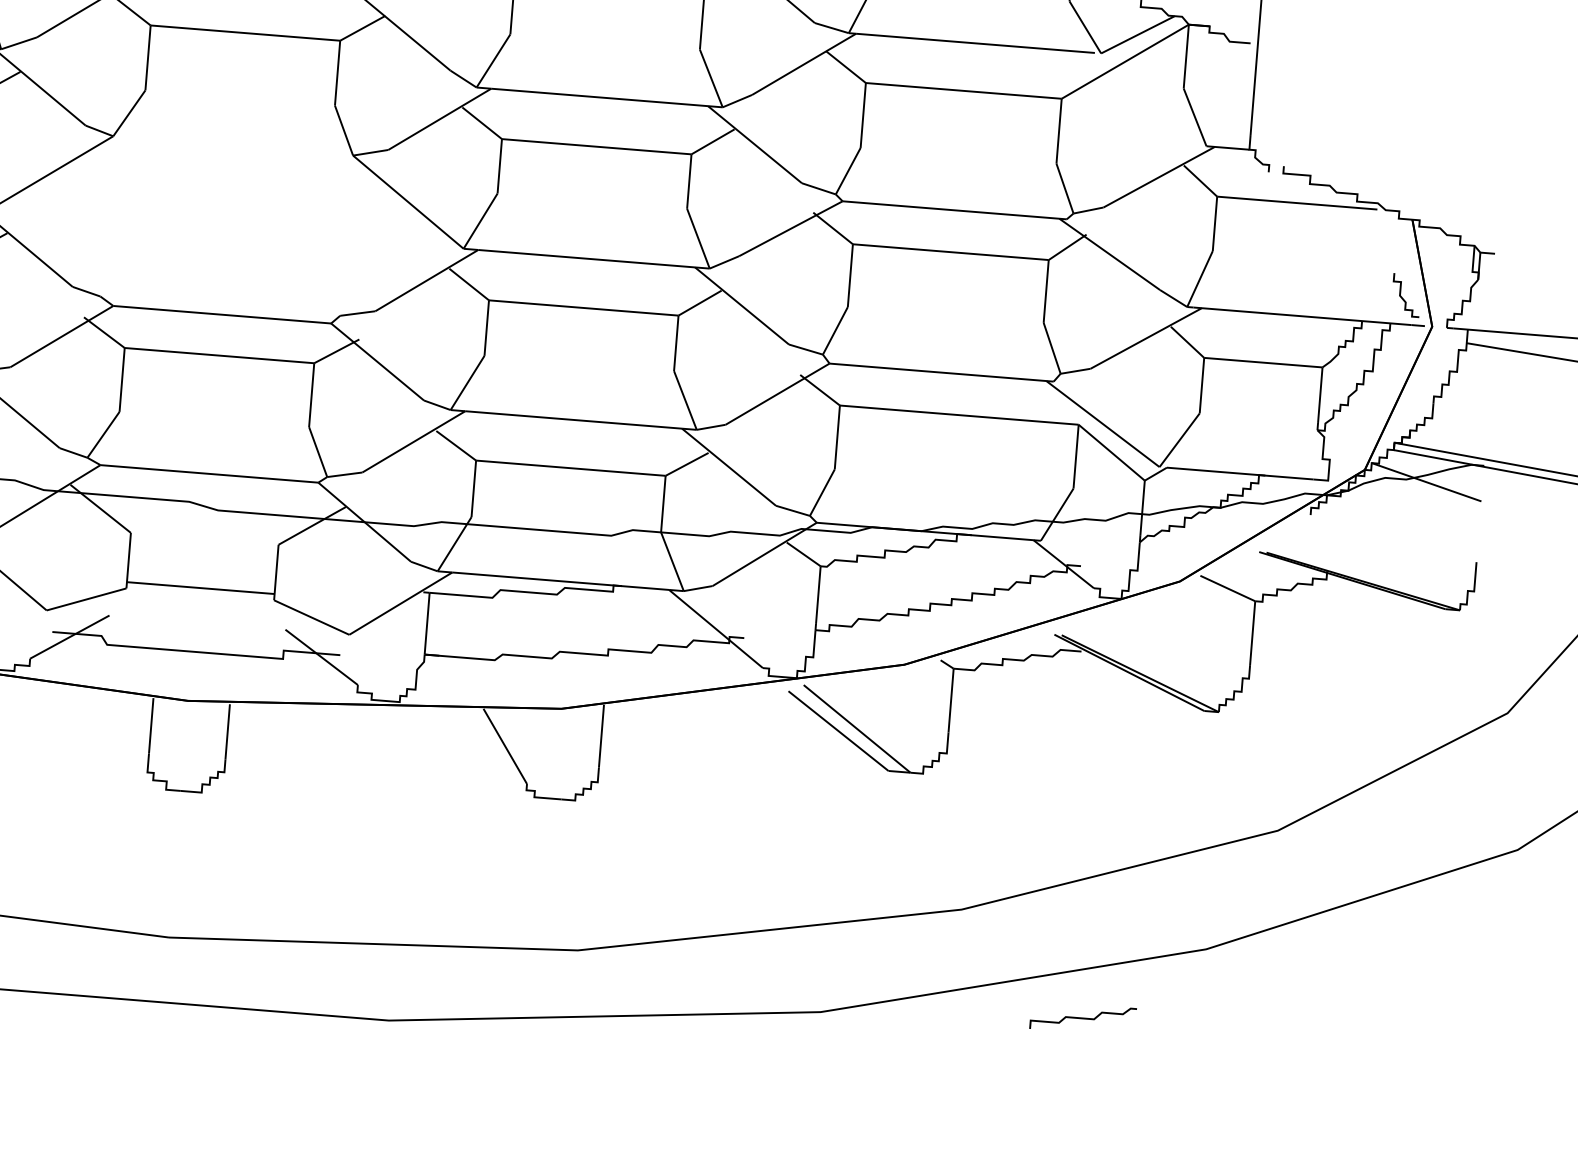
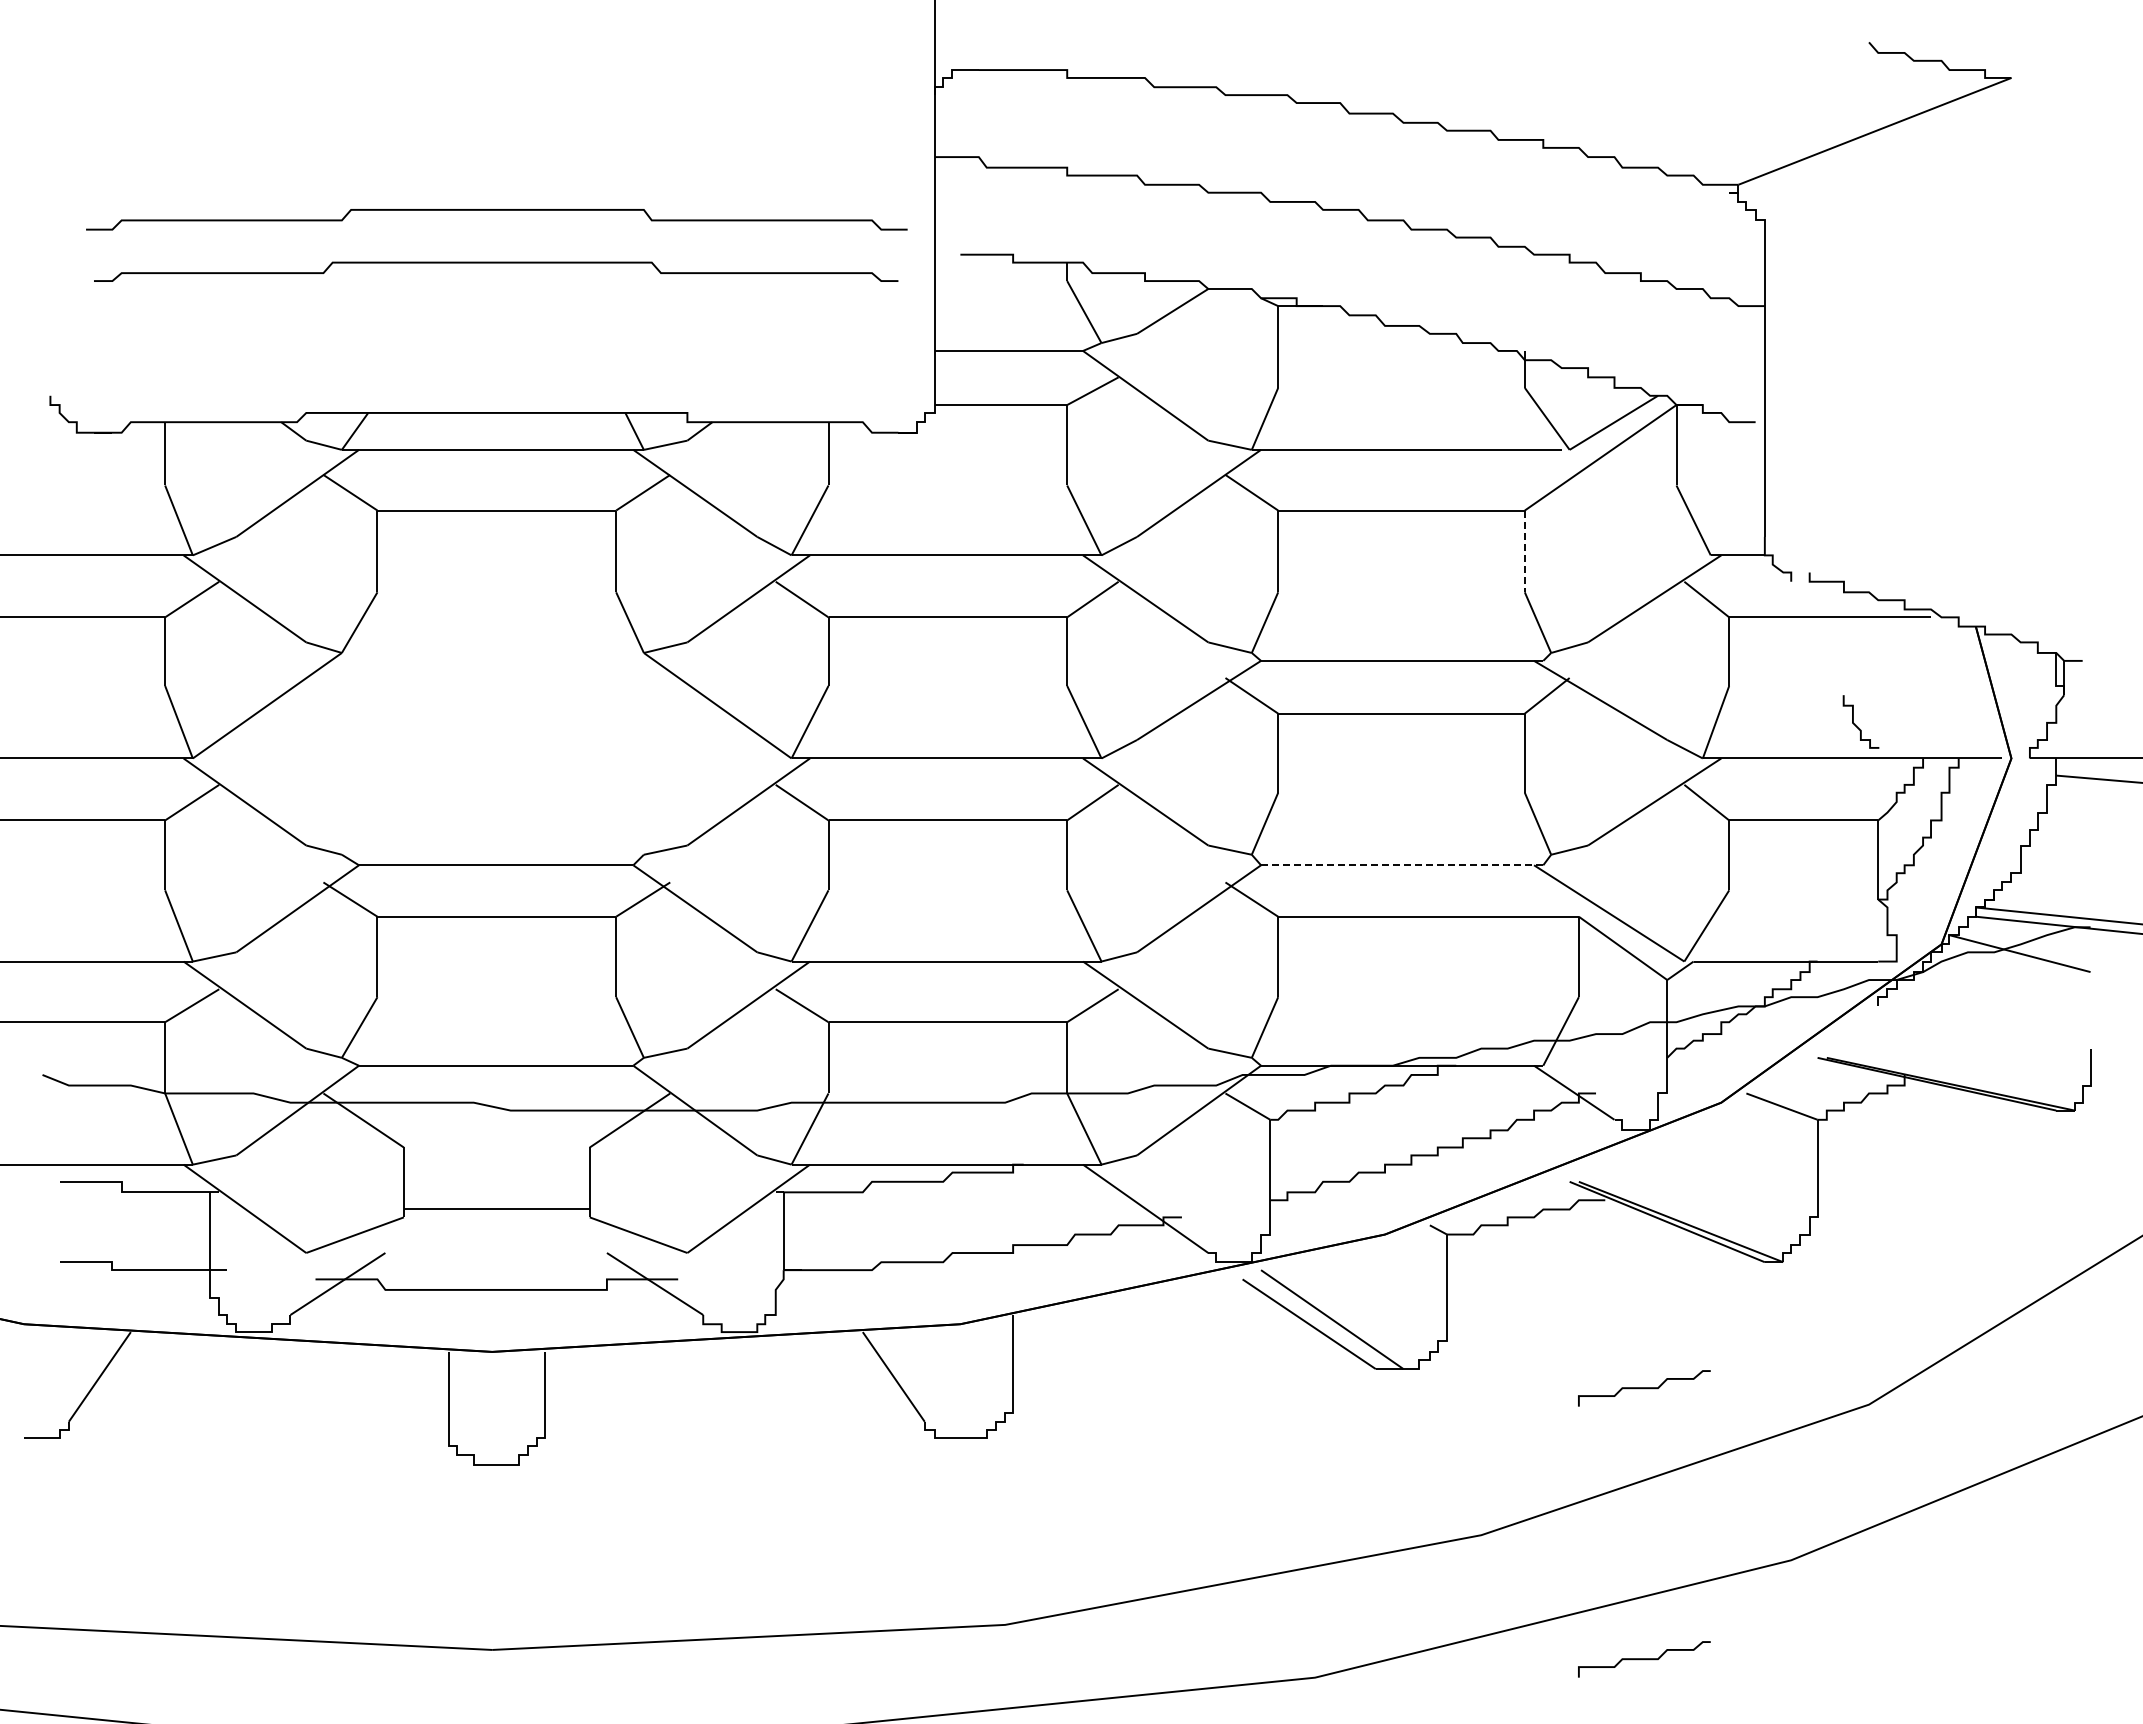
line: (1058, 131) -> (1524, 551), solid -> dashed
curve: (1402, 297) -> (1856, 725), moved
line: (941, 372) -> (1402, 865), solid -> dashed
curve: (1100, 803) -> (1644, 1388), added

